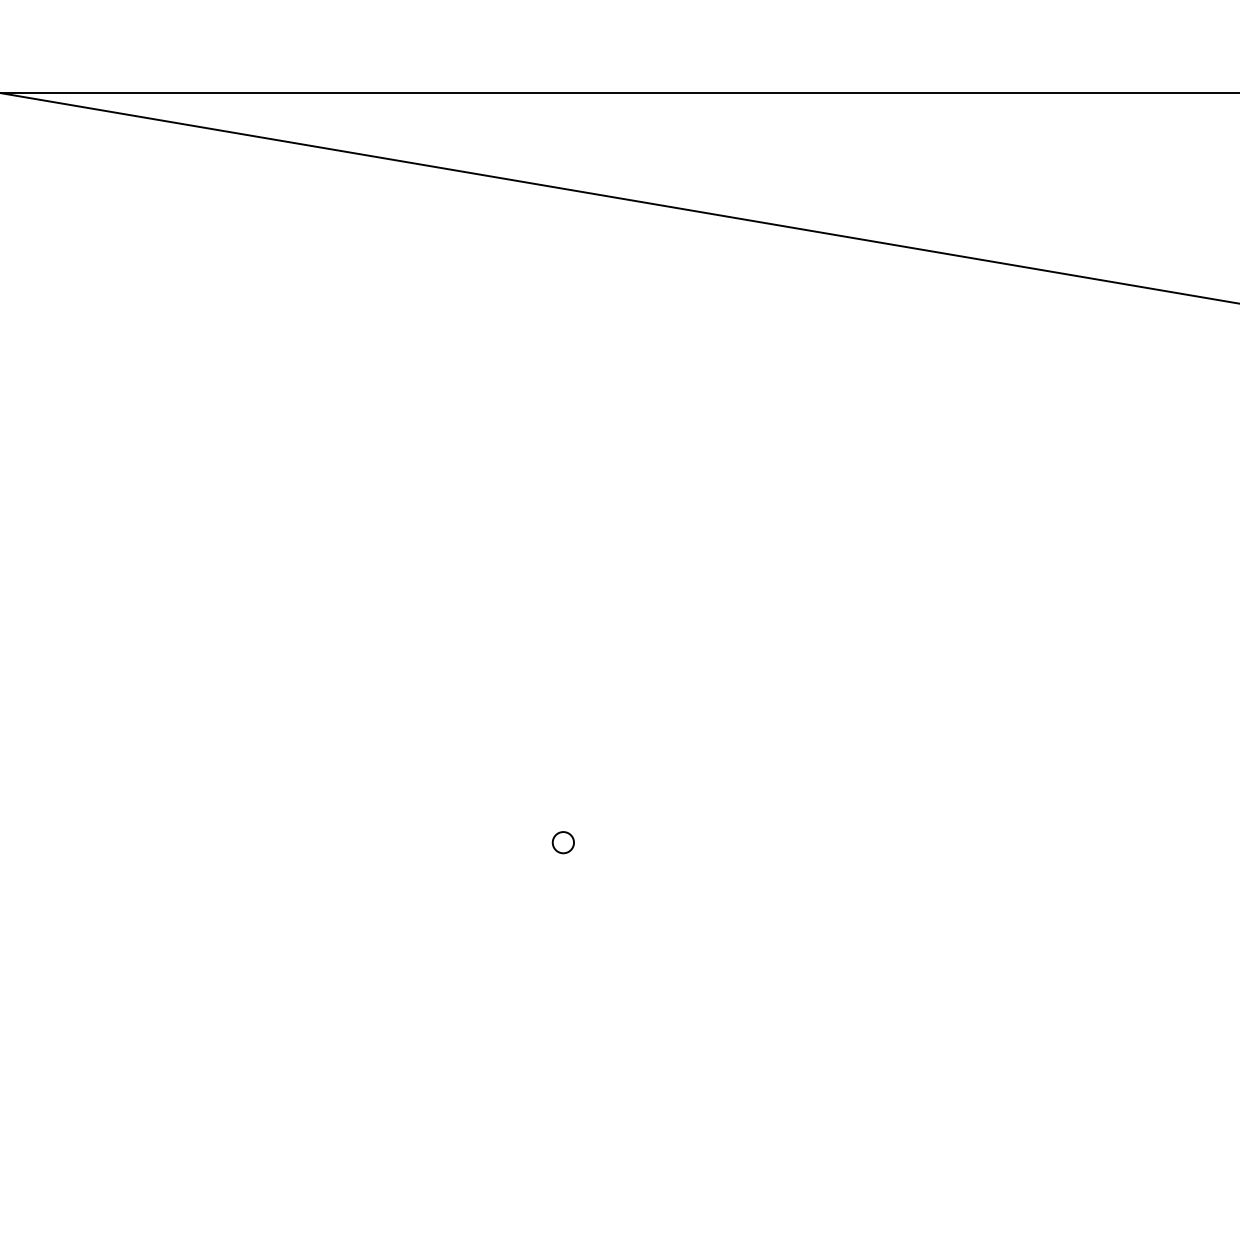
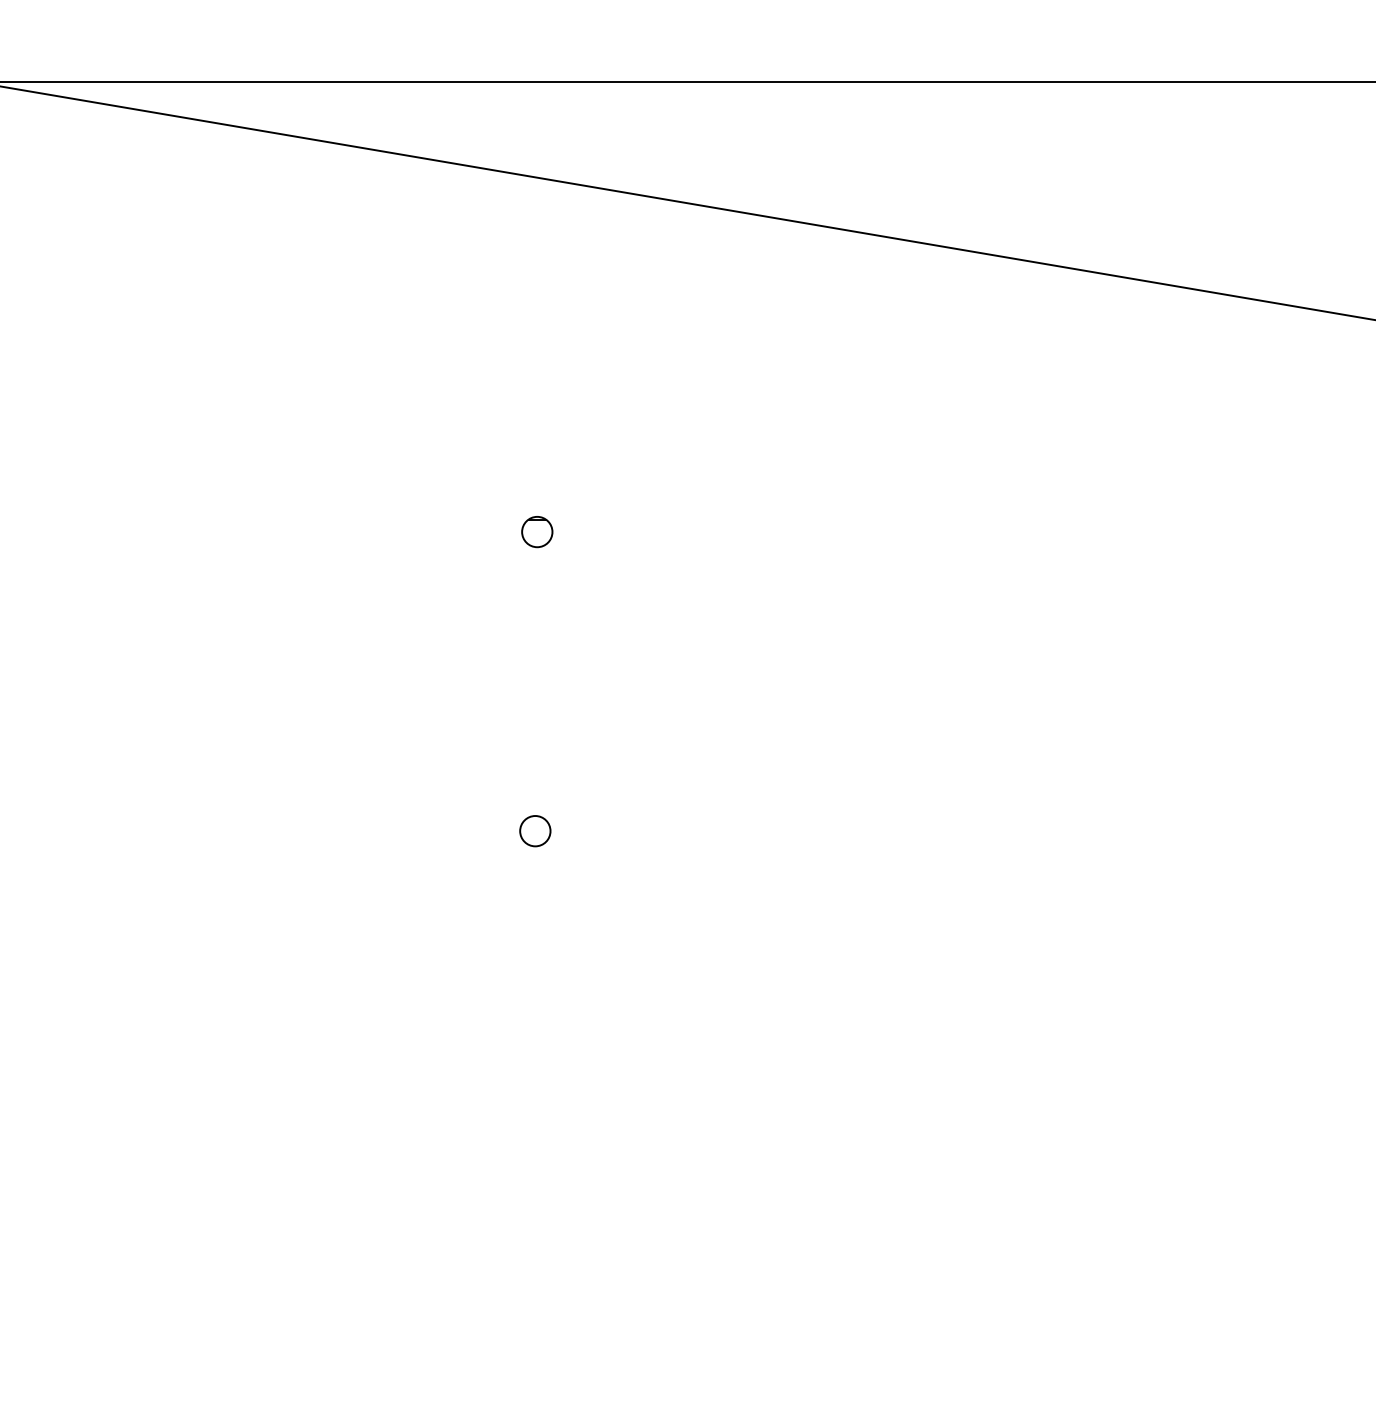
part: (565, 543) -> (537, 532), added
circle: (563, 842) -> (535, 831), size x1.43

